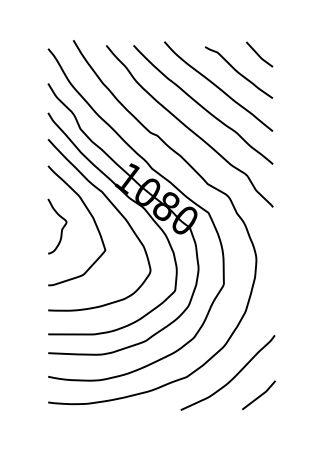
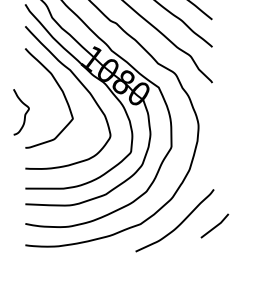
curve: (61, 228) -> (24, 113), moved
curve: (259, 395) -> (215, 226), moved

